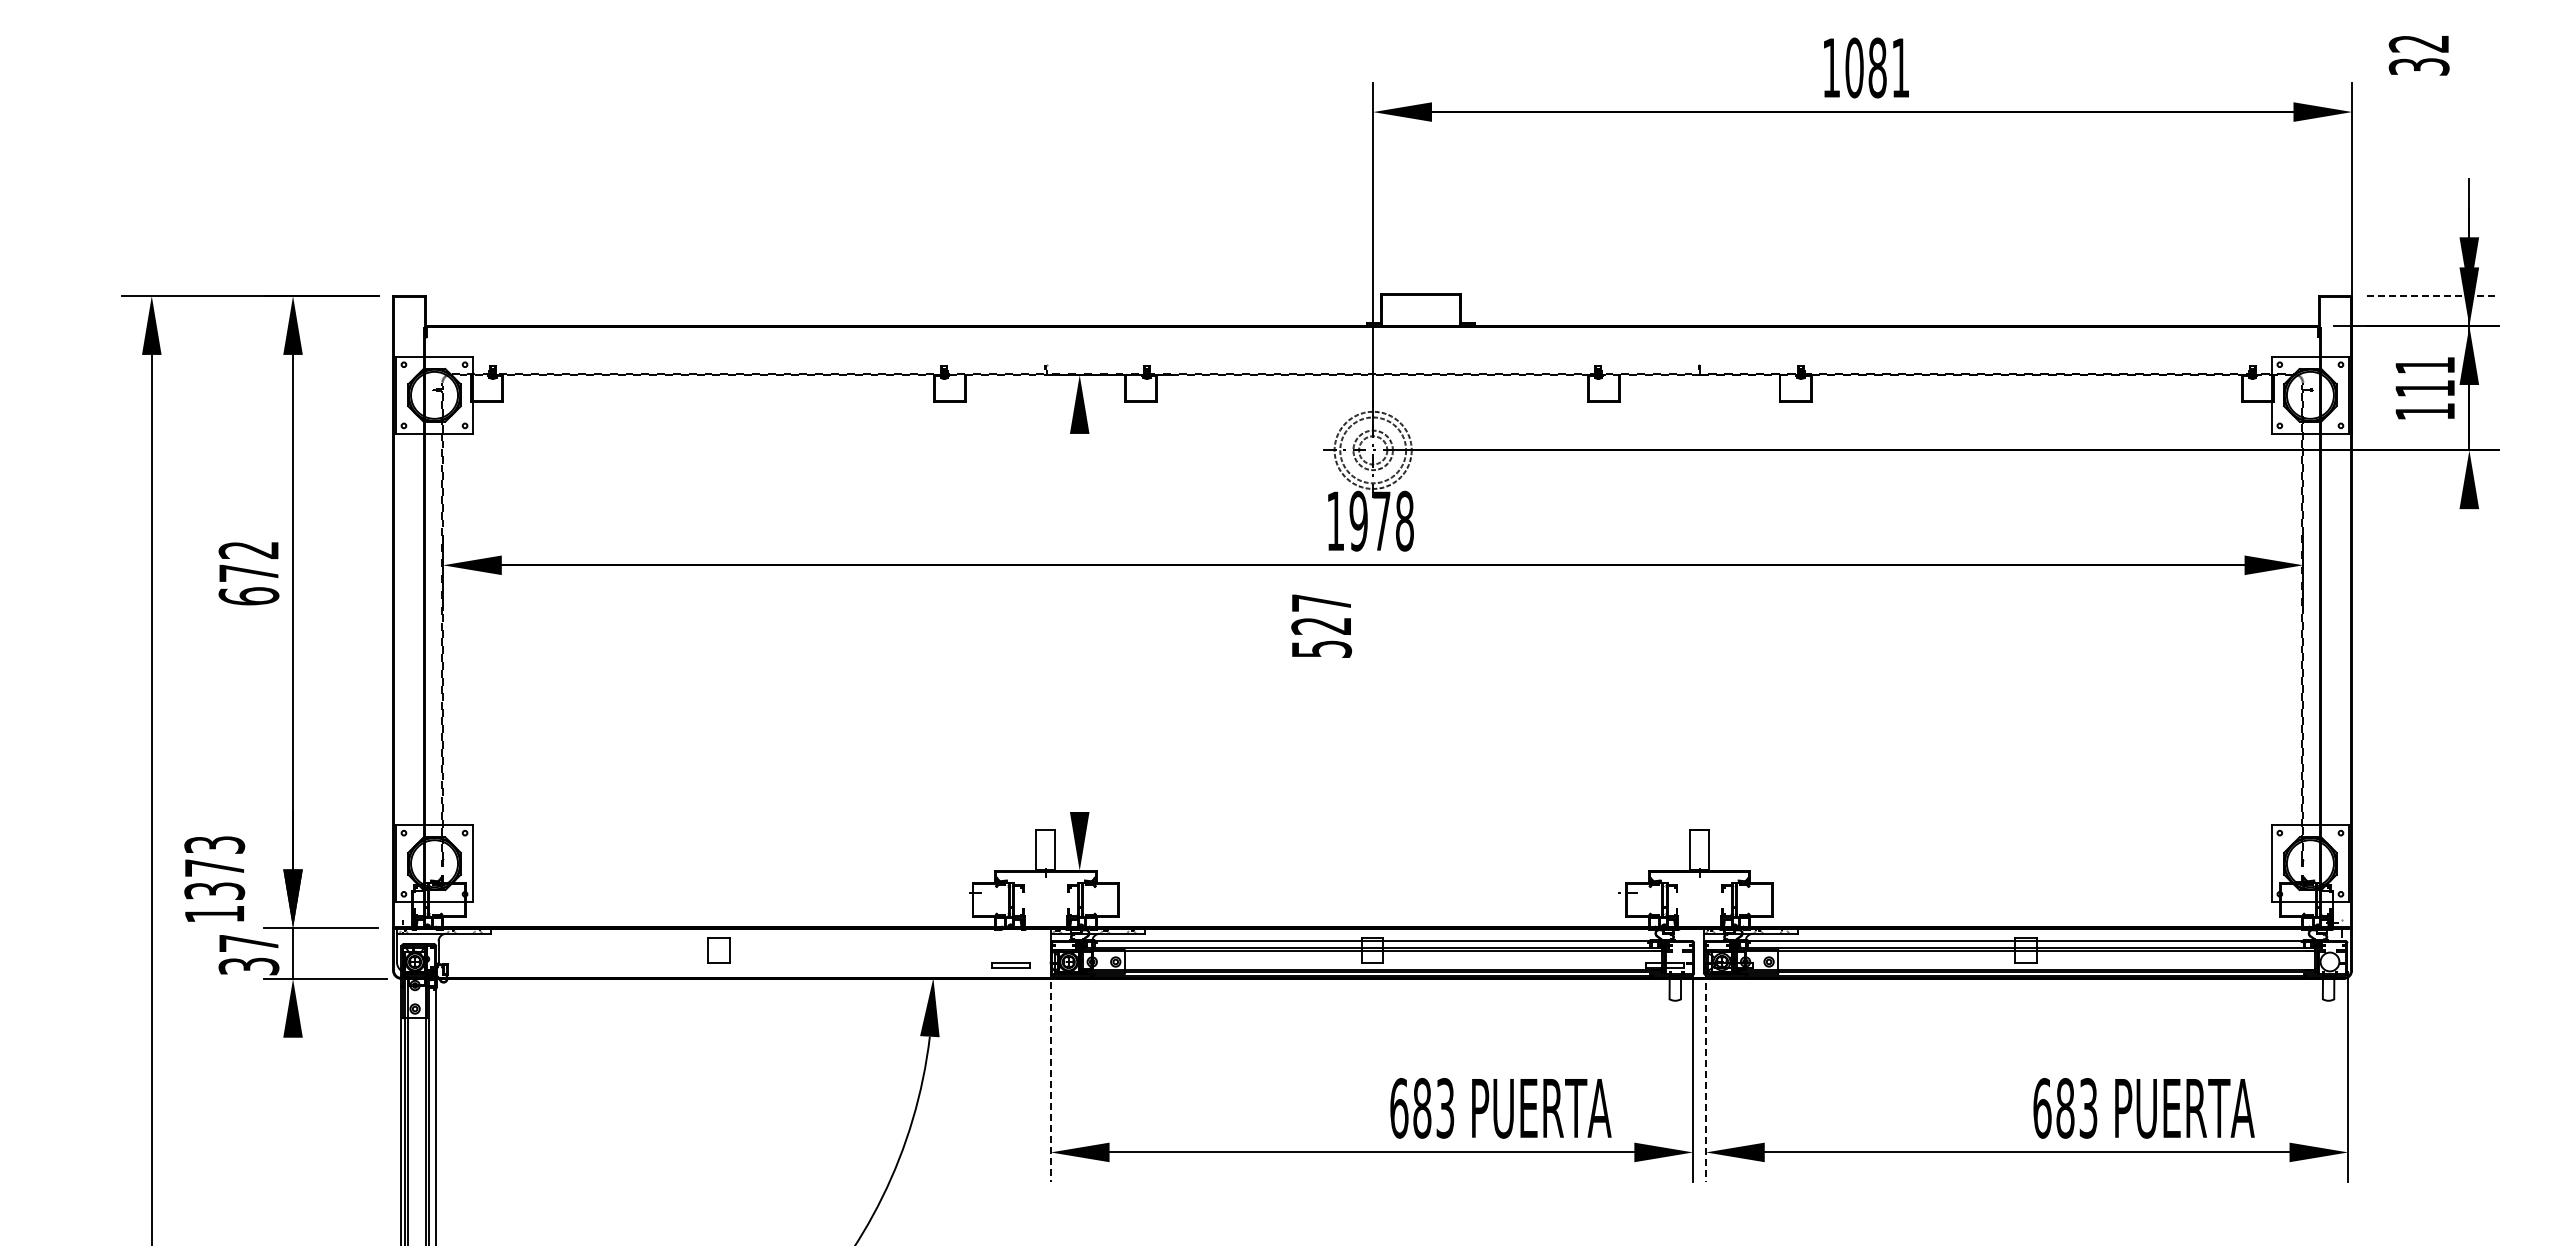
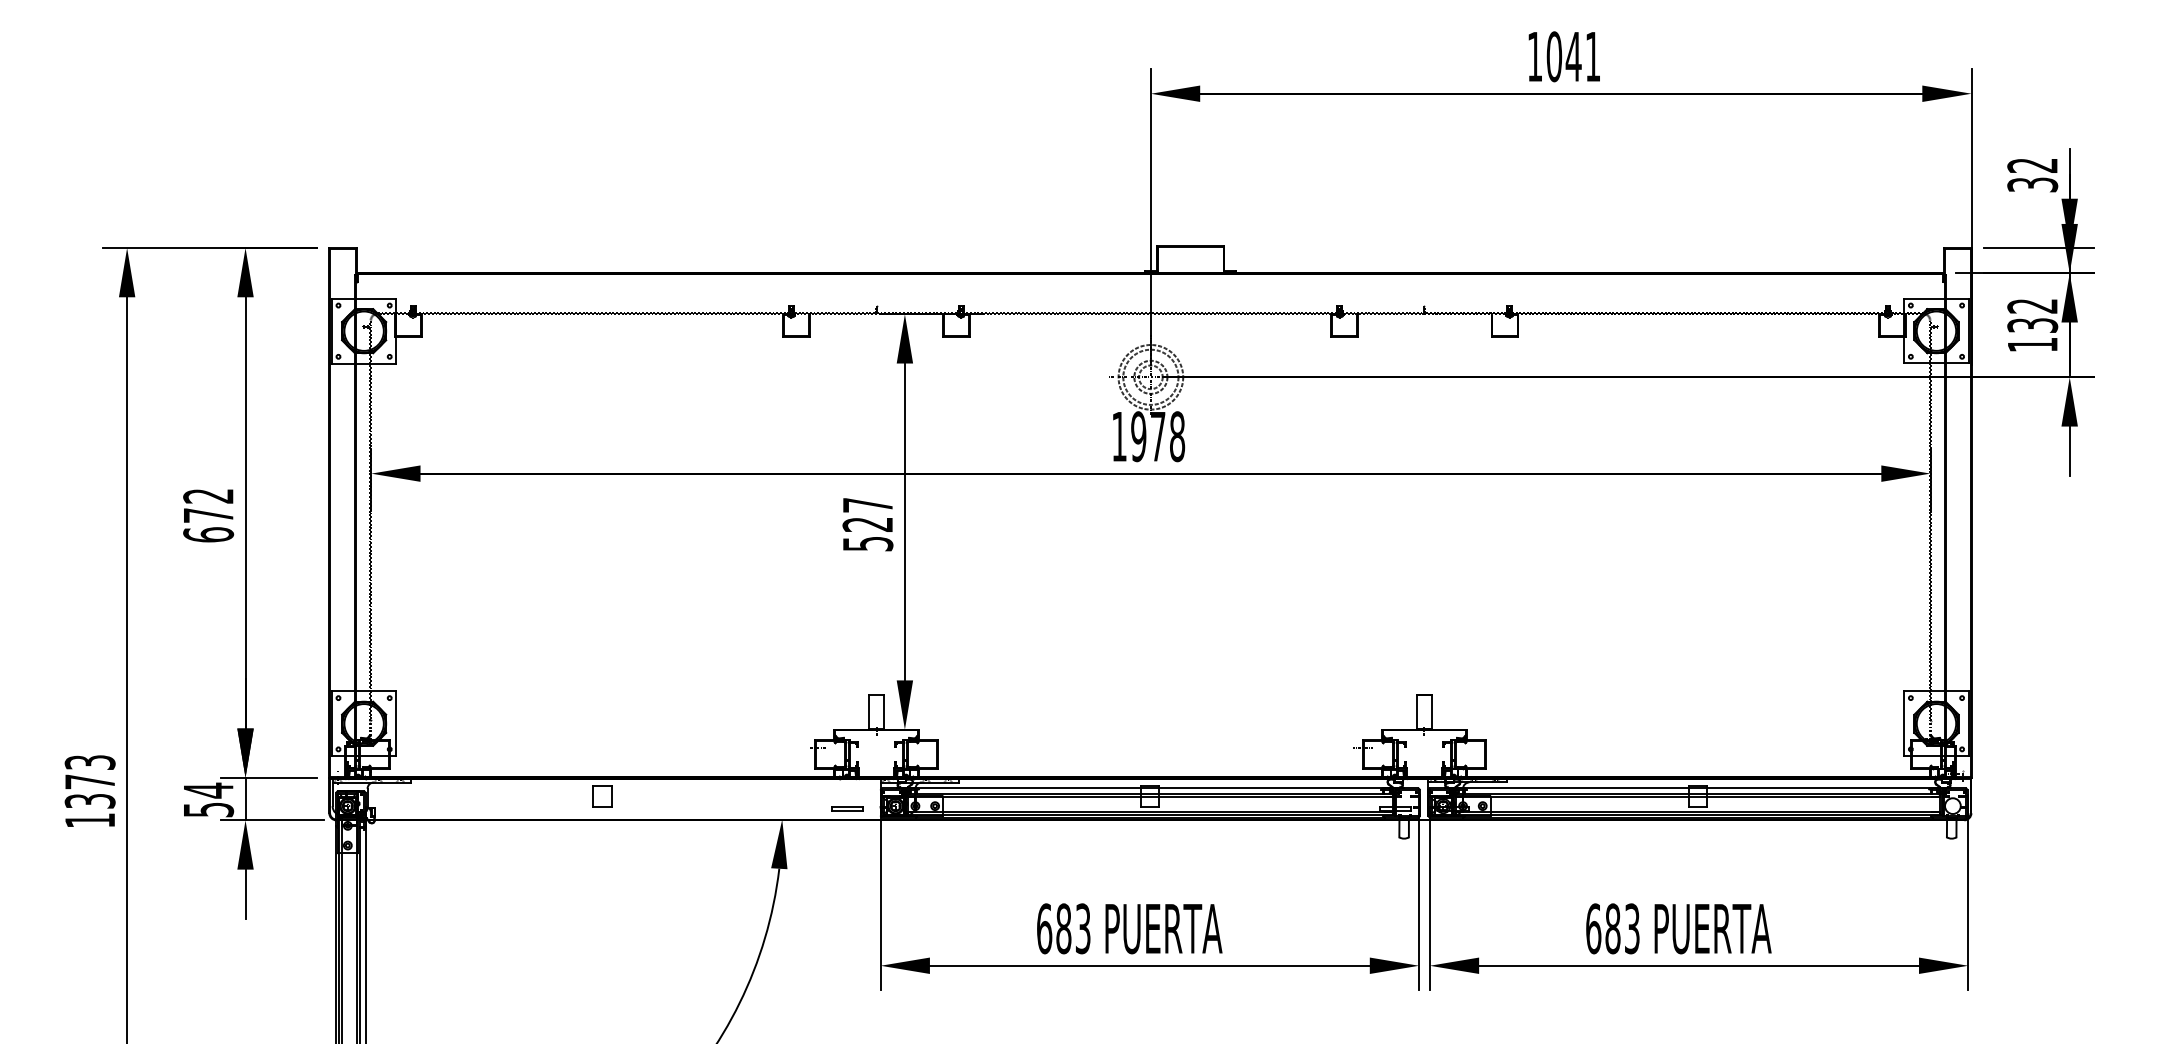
text: (2418, 55) -> (2032, 175), moved
text: (1877, 67) -> (1573, 56), 1081 -> 1041
line: (2432, 296) -> (2038, 248), dashed -> solid
text: (2424, 377) -> (2032, 316), 111 -> 132
line: (2469, 538) -> (2069, 451), added
text: (248, 573) -> (208, 515), moved
line: (1079, 622) -> (904, 521), added
text: (1321, 625) -> (867, 524), moved
text: (214, 878) -> (90, 790), moved
text: (248, 954) -> (208, 799), 37 -> 54
line: (293, 1066) -> (245, 893), added
line: (1050, 1077) -> (880, 902), dashed -> solid
line: (1705, 1077) -> (1429, 902), dashed -> solid
text: (1500, 1108) -> (1129, 928), moved
text: (2143, 1108) -> (1678, 928), moved

